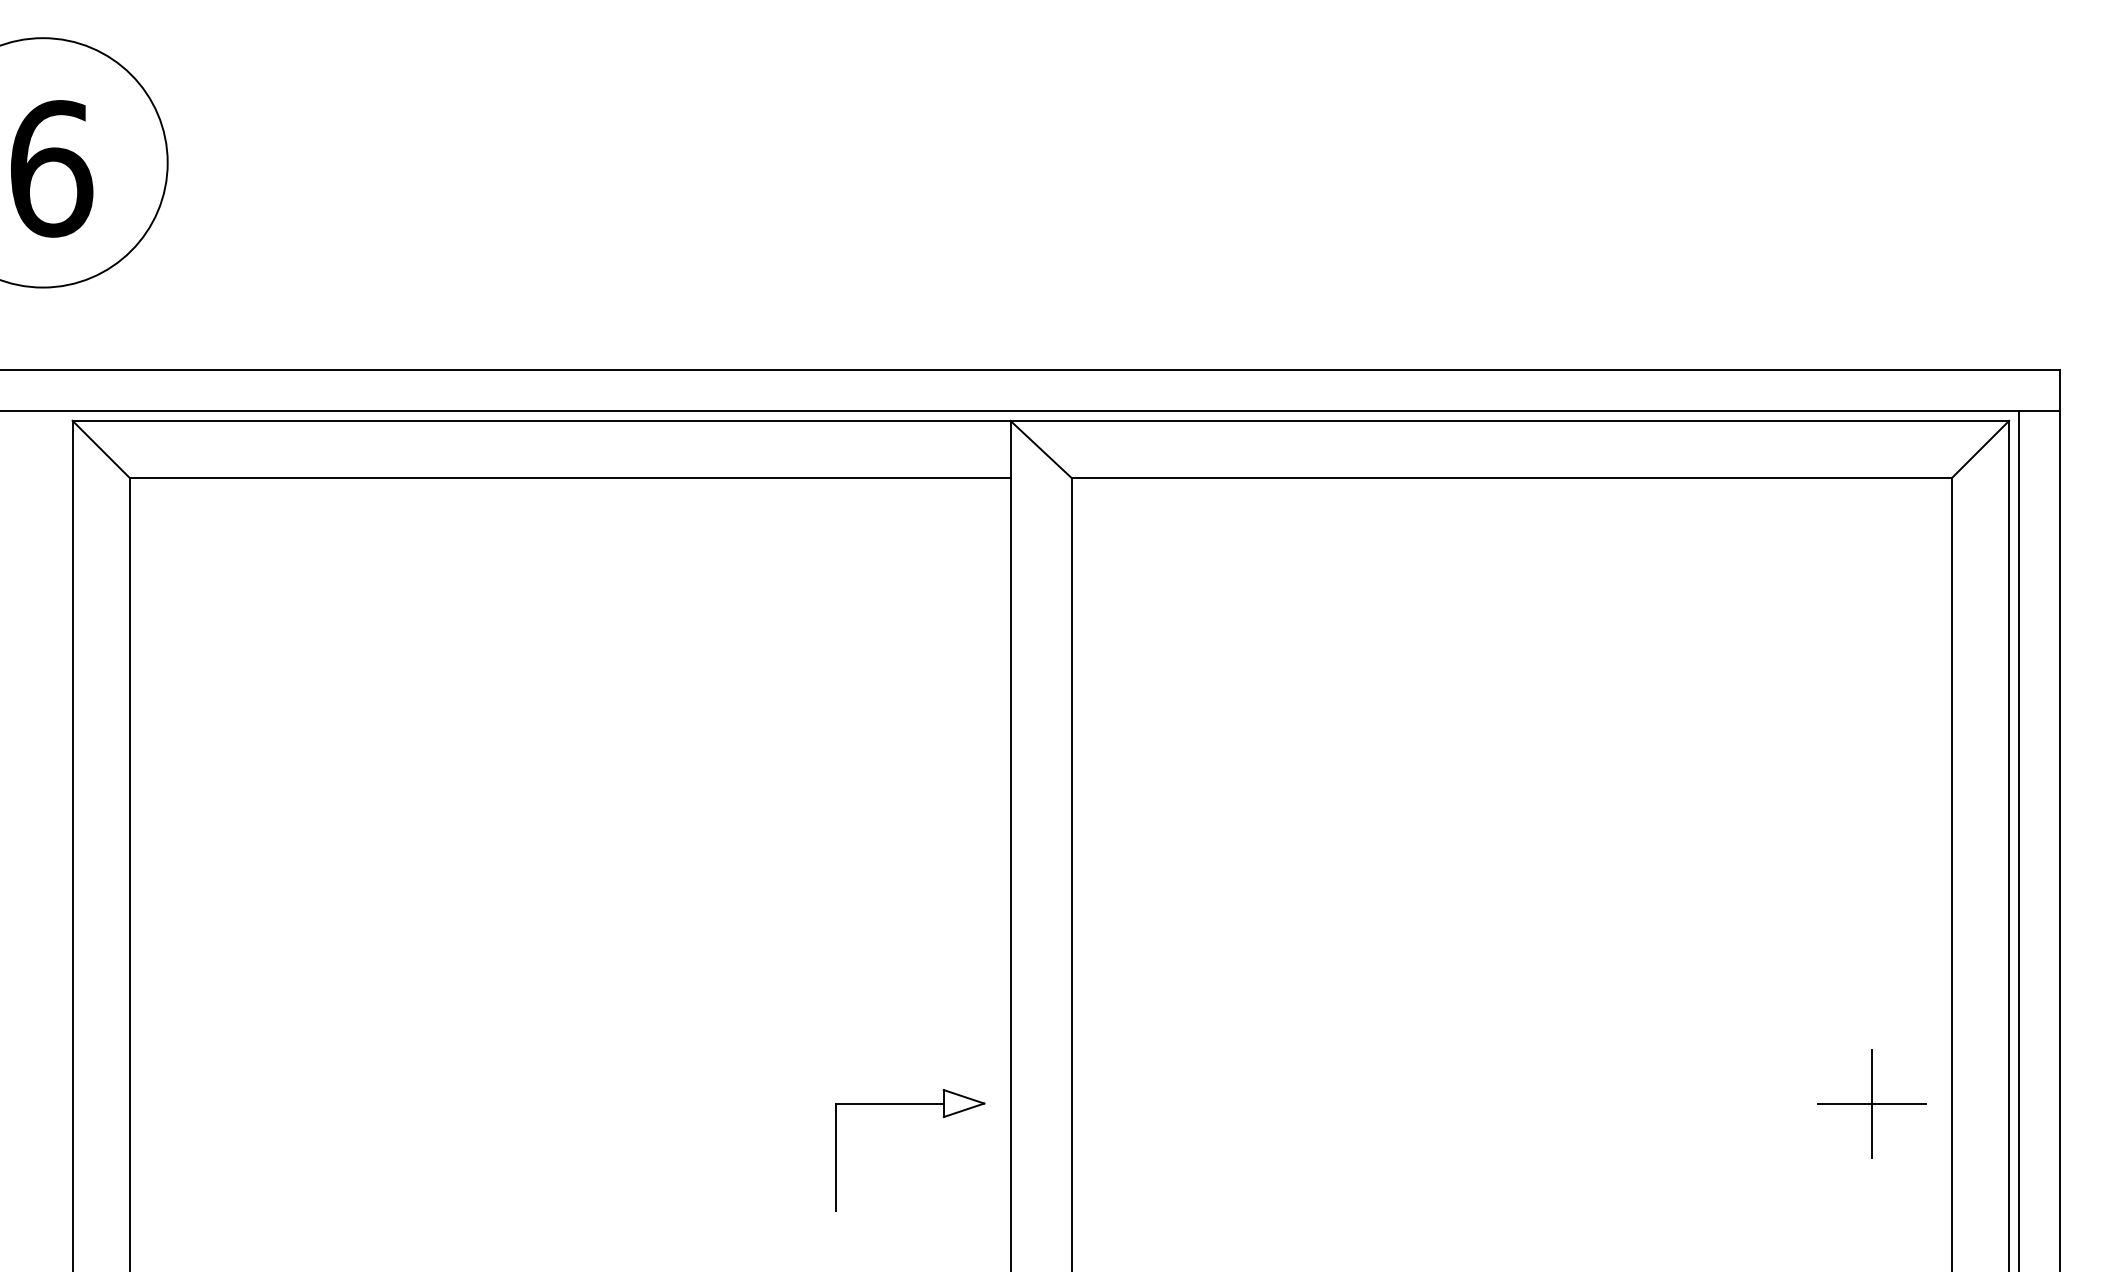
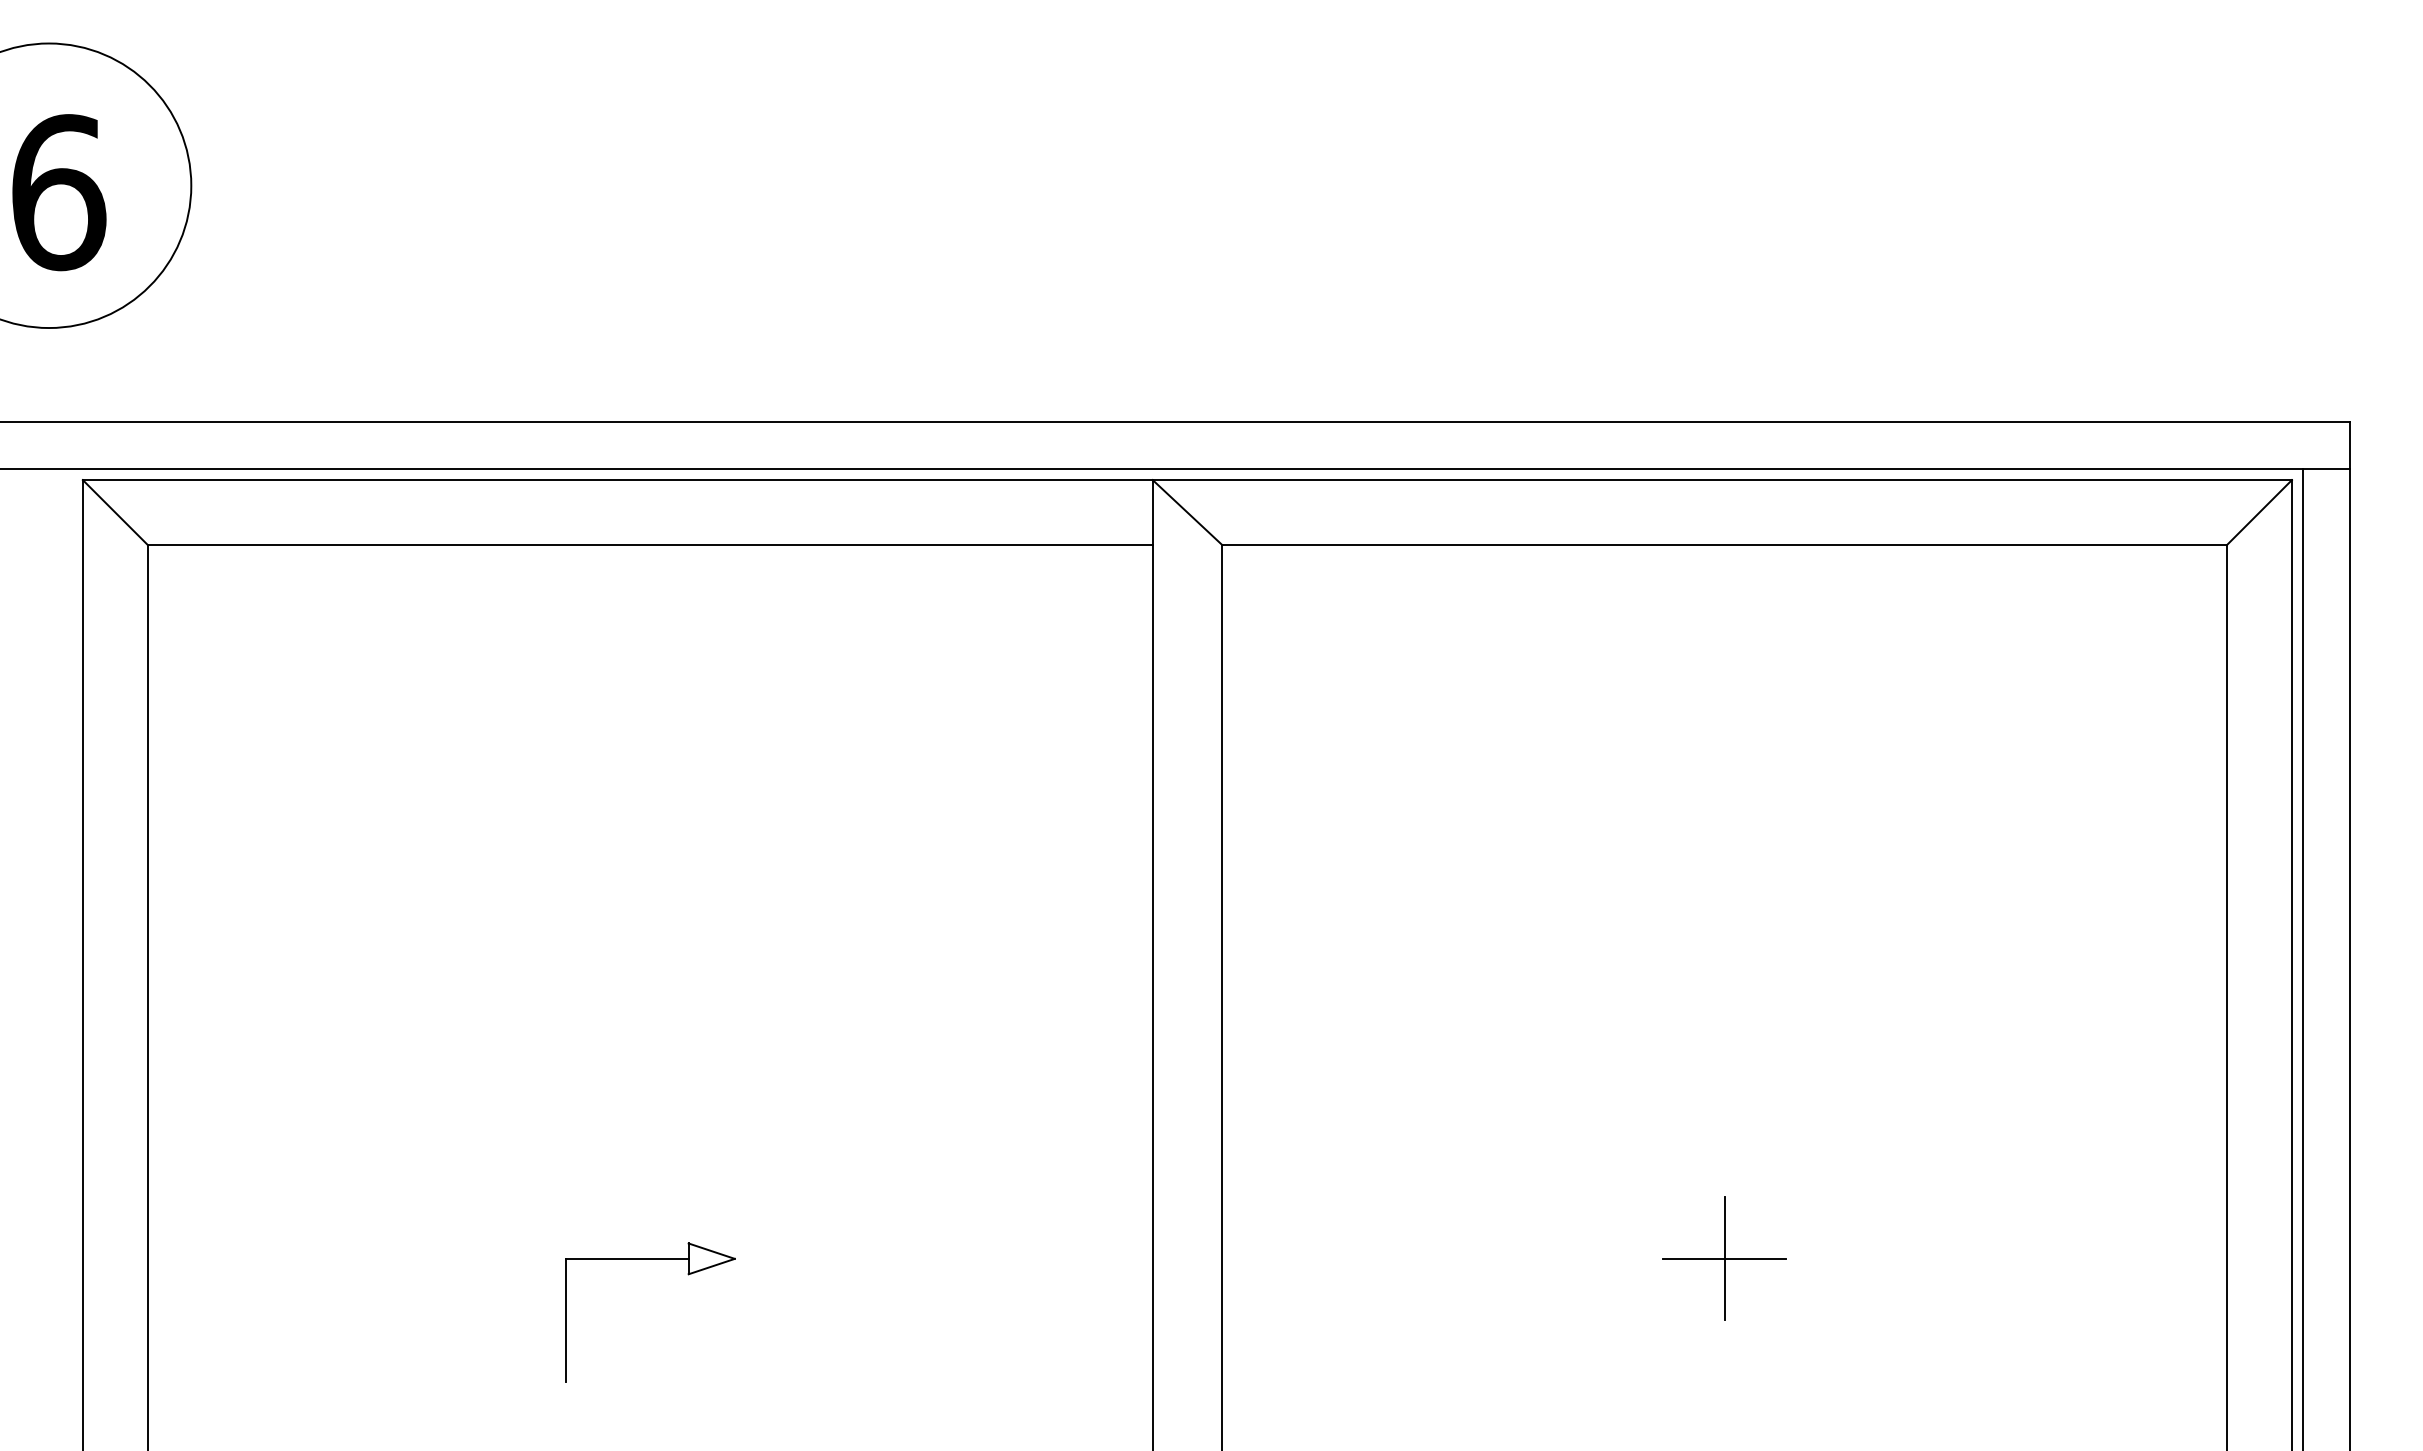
part: (1871, 1103) -> (1724, 1258), moved
part: (910, 1104) -> (650, 1259), moved

